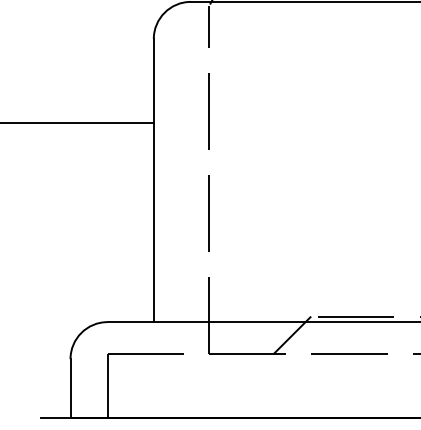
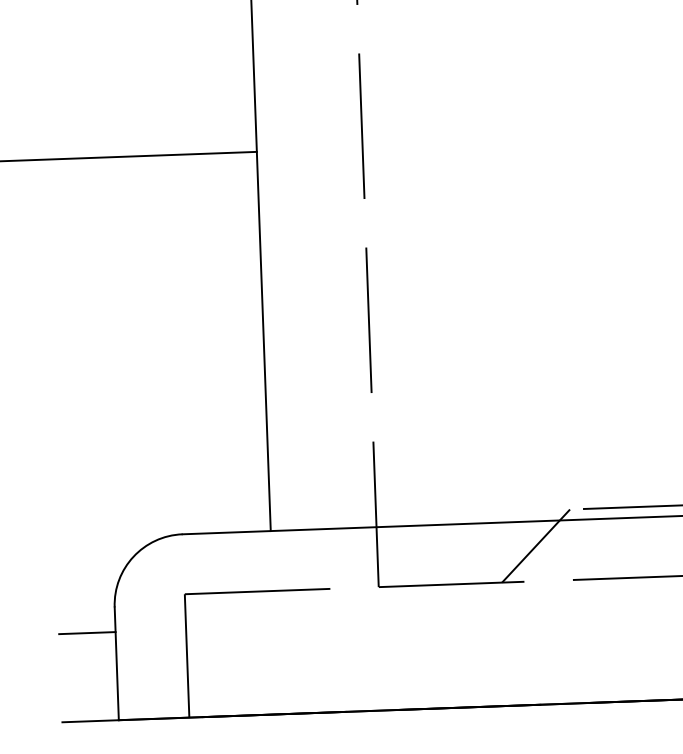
line: (55, 372) -> (87, 633), added

